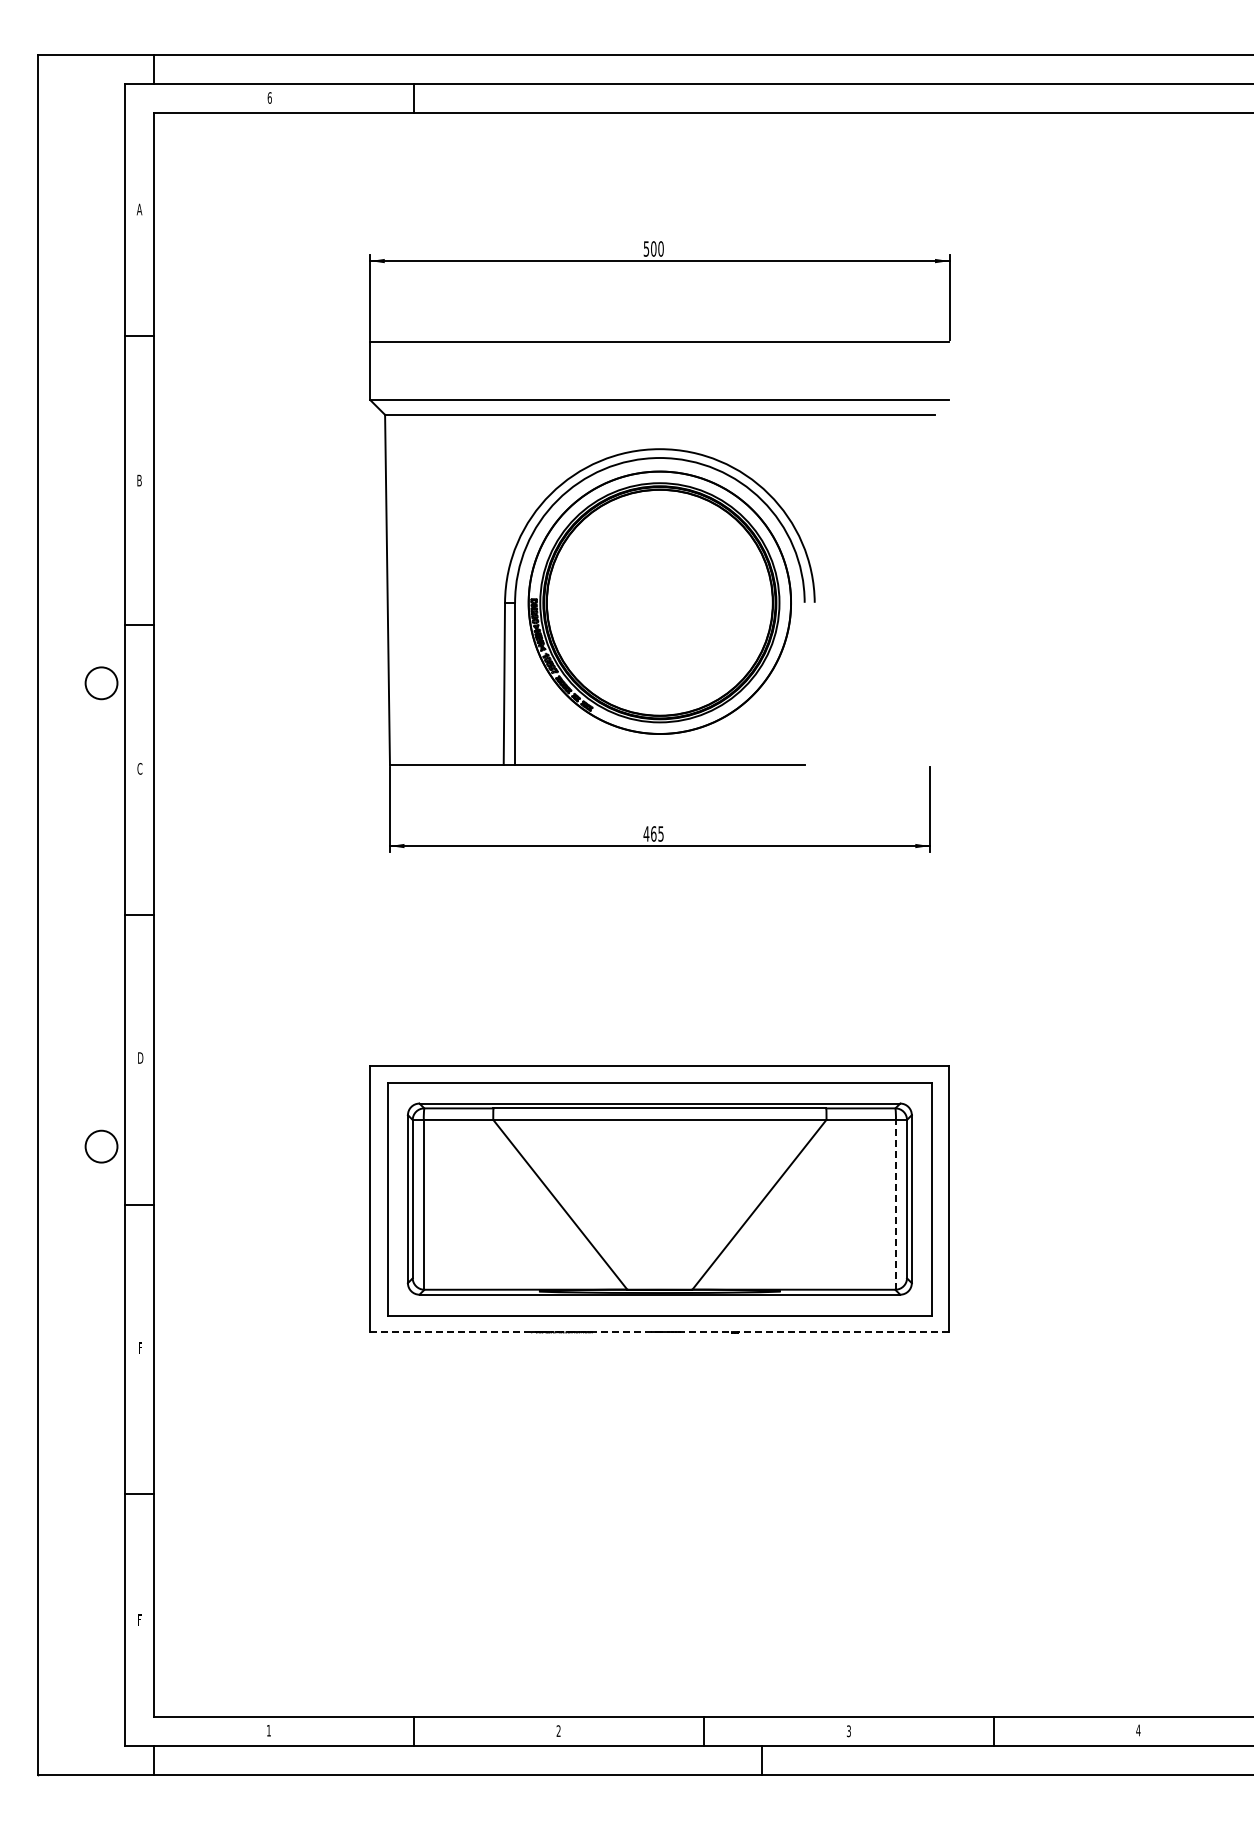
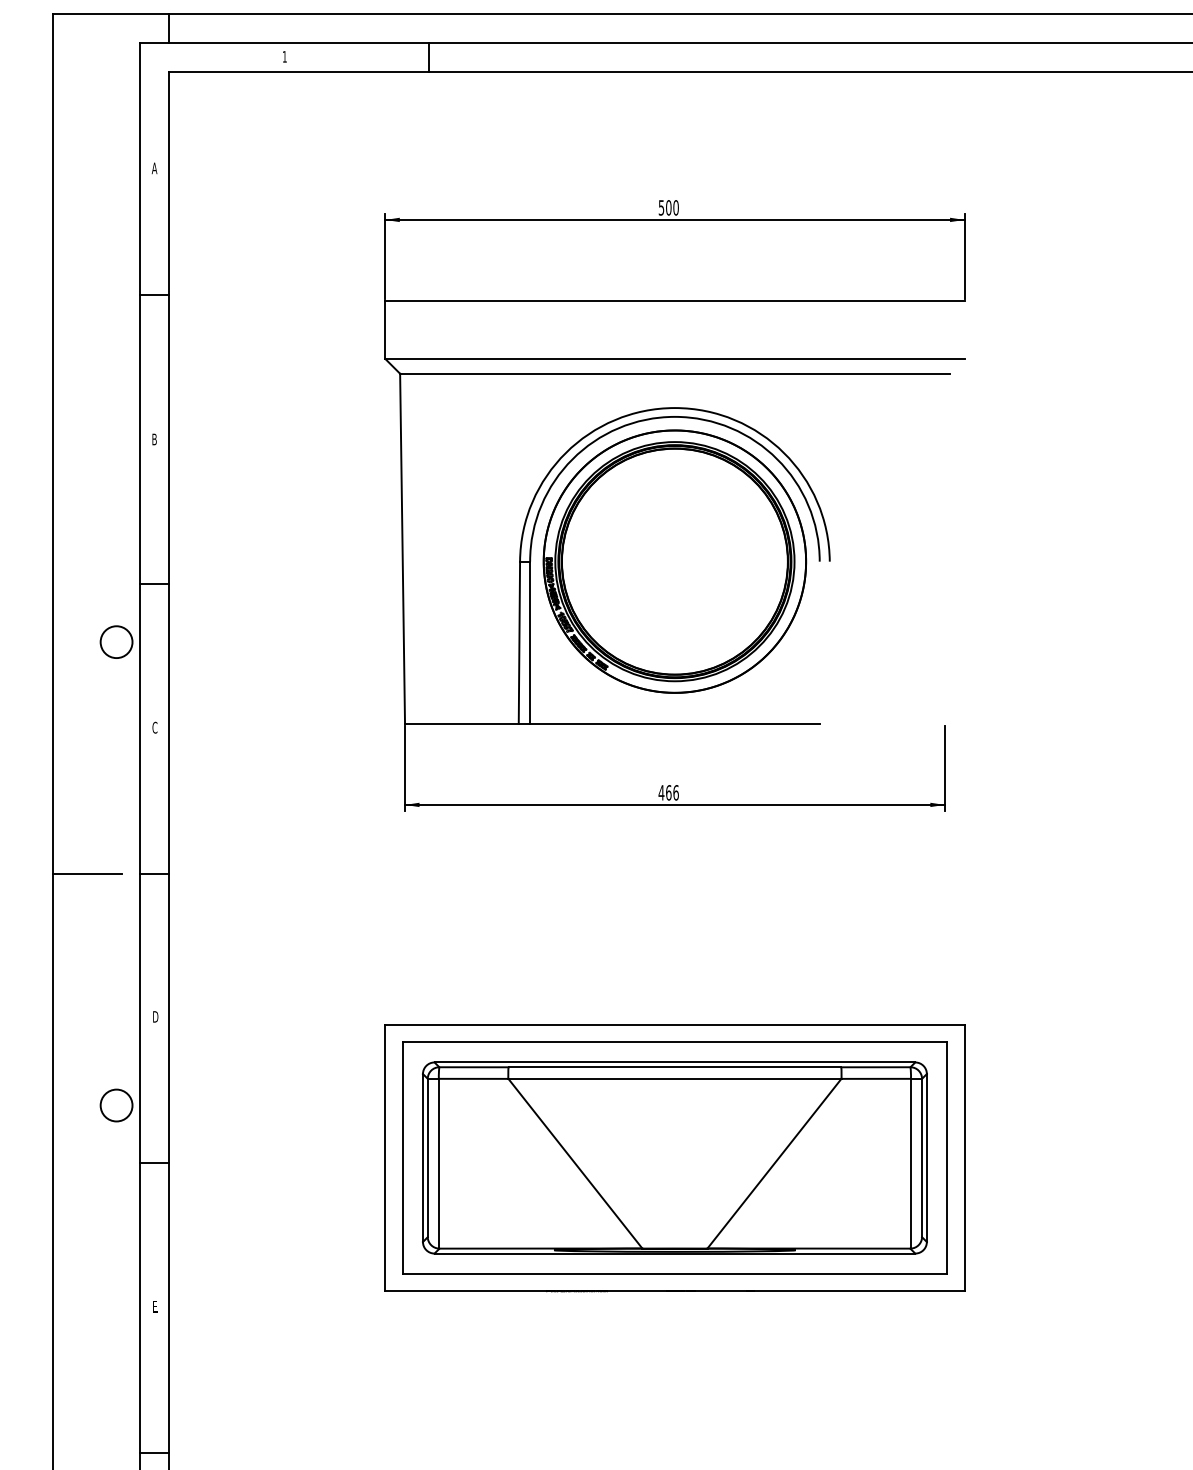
text: (269, 97) -> (284, 56), 6 -> 1
text: (660, 833) -> (675, 792), 465 -> 466
line: (72, 915) -> (87, 874), added
line: (895, 1204) -> (910, 1163), dashed -> solid
line: (659, 1332) -> (674, 1291), dashed -> solid
text: (139, 1347) -> (154, 1306), F -> E

